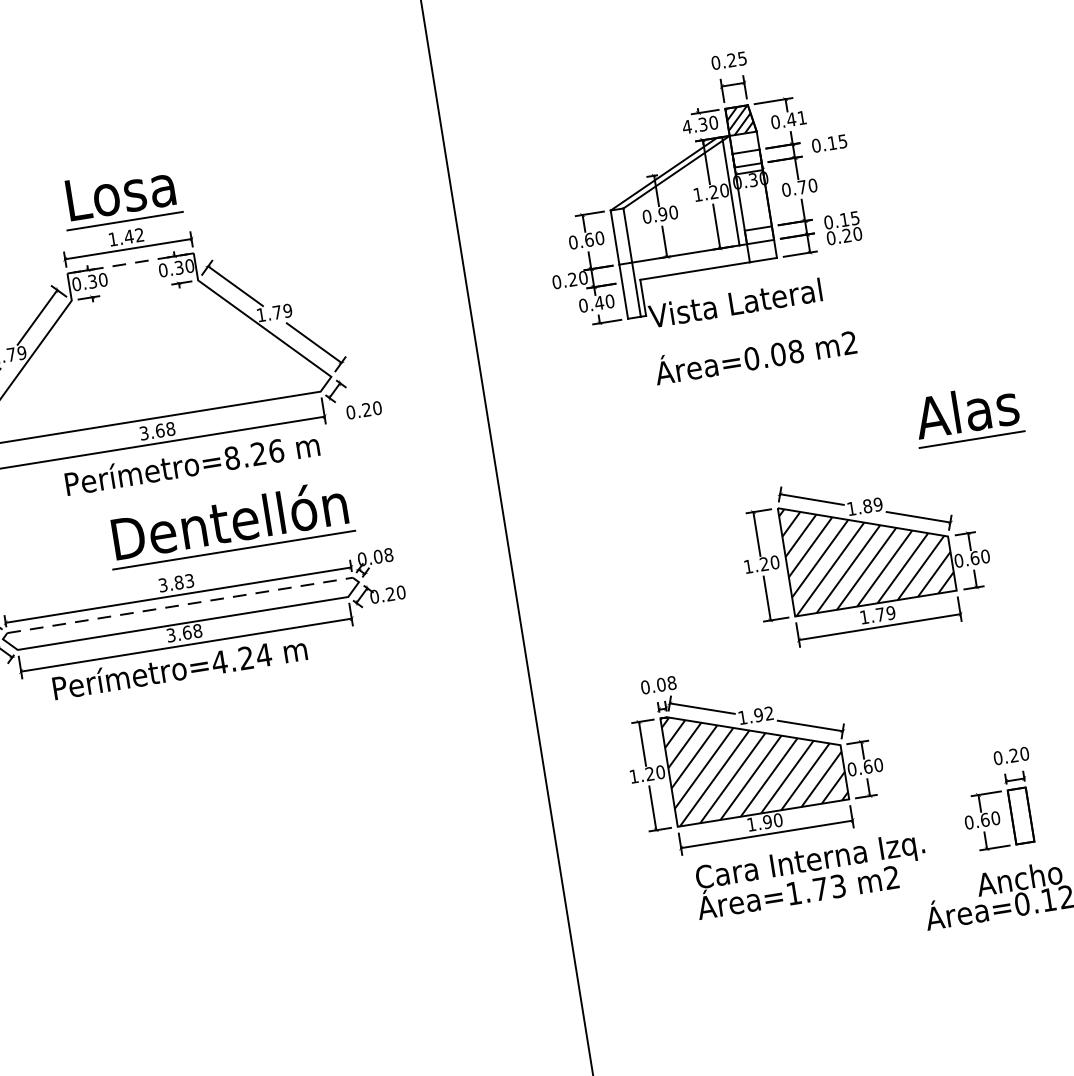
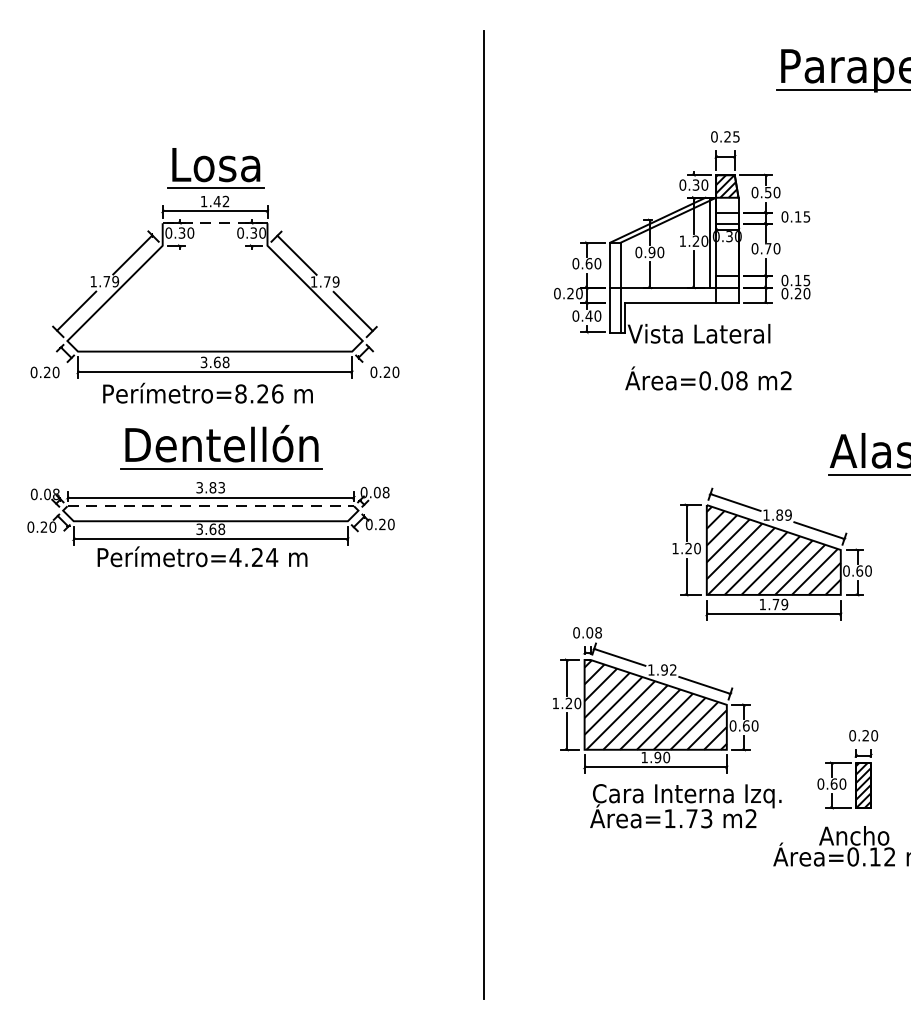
text: (796, 118) -> (772, 192), 0.41 -> 0.50
text: (686, 126) -> (682, 184), 4.30 -> 0.30
text: (191, 462) -> (207, 392), moved
part: (229, 524) -> (221, 447), moved
hatch: (1020, 816) -> (863, 785), added

